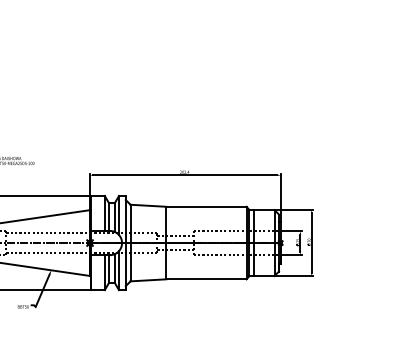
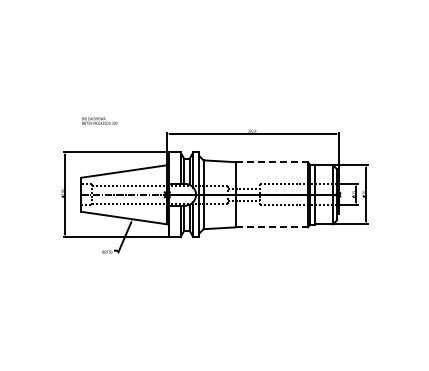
line: (207, 207) -> (272, 162), solid -> dashed
line: (207, 279) -> (272, 227), solid -> dashed

